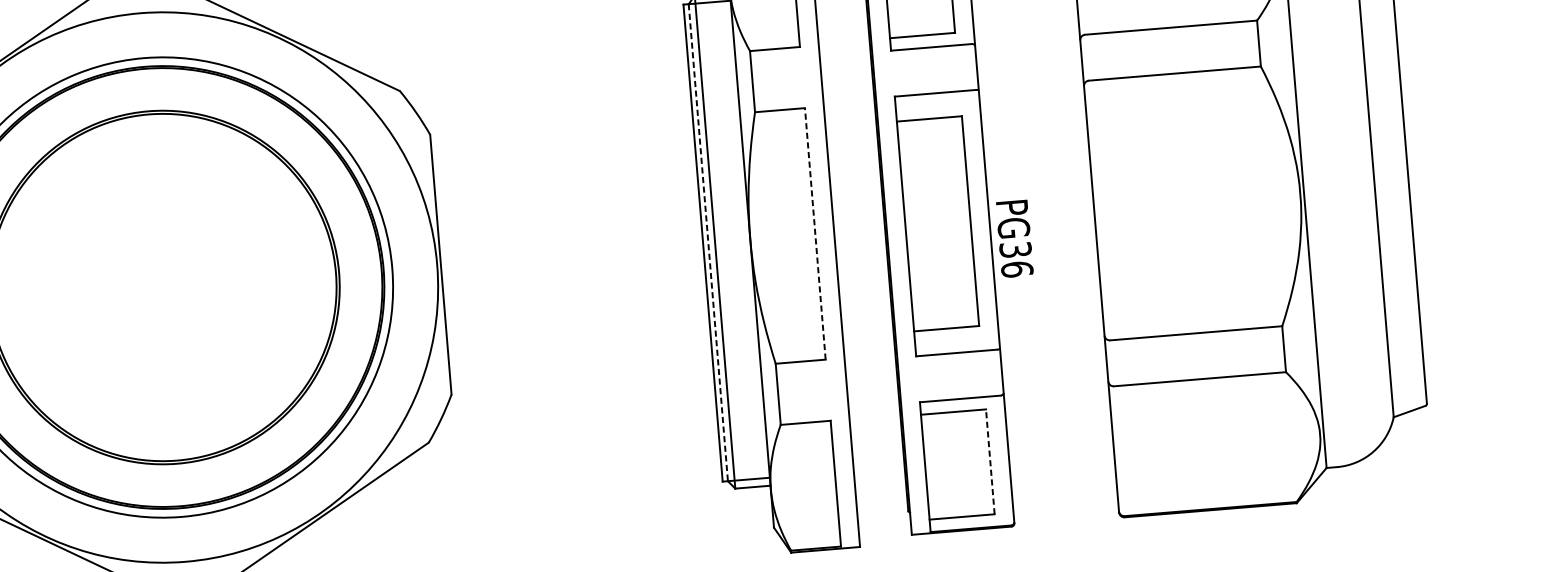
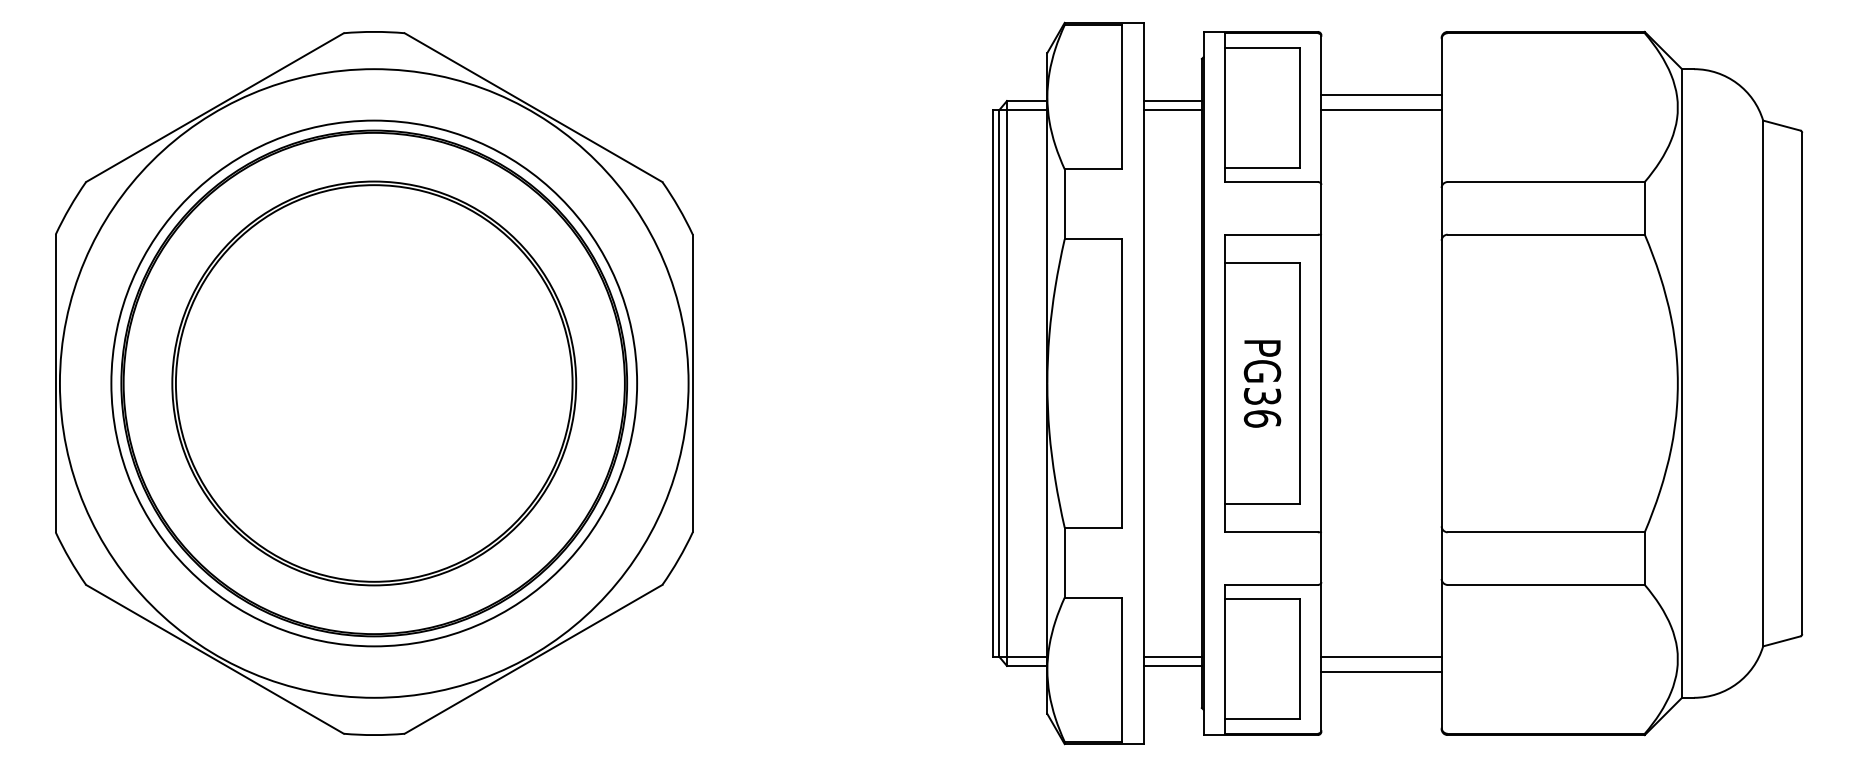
line: (814, 233) -> (1121, 383), dashed -> solid
text: (1014, 238) -> (1262, 383), moved
line: (708, 242) -> (999, 383), dashed -> solid
line: (1061, 453) -> (1381, 656), added
line: (989, 461) -> (1299, 658), dashed -> solid
line: (1062, 466) -> (1381, 671), added
line: (879, 468) -> (1172, 656), added
line: (879, 476) -> (1172, 665), added

